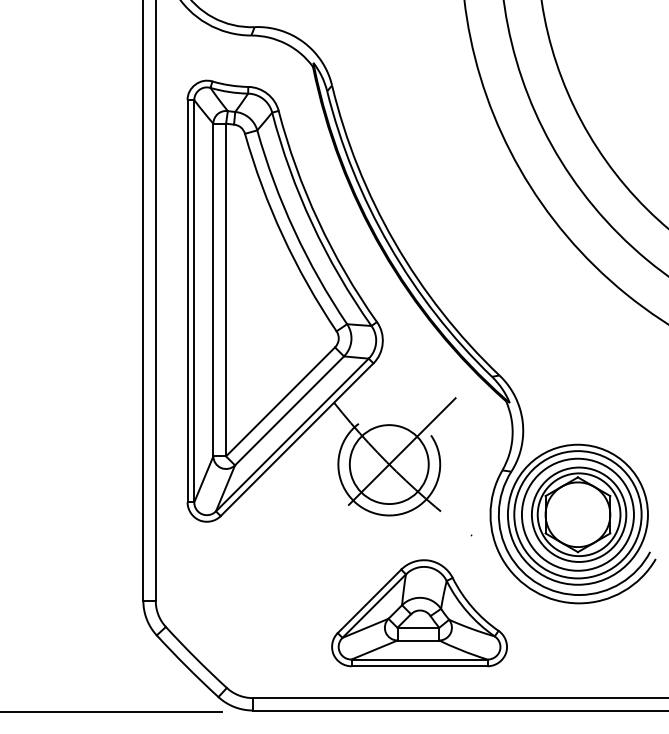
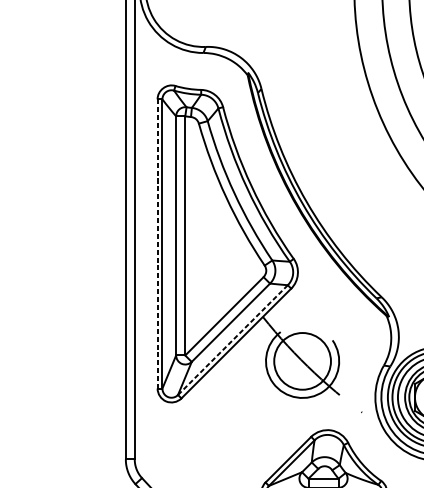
line: (187, 301) -> (157, 244), solid -> dashed
line: (292, 435) -> (233, 340), solid -> dashed
line: (396, 456) -> (307, 355), removed

